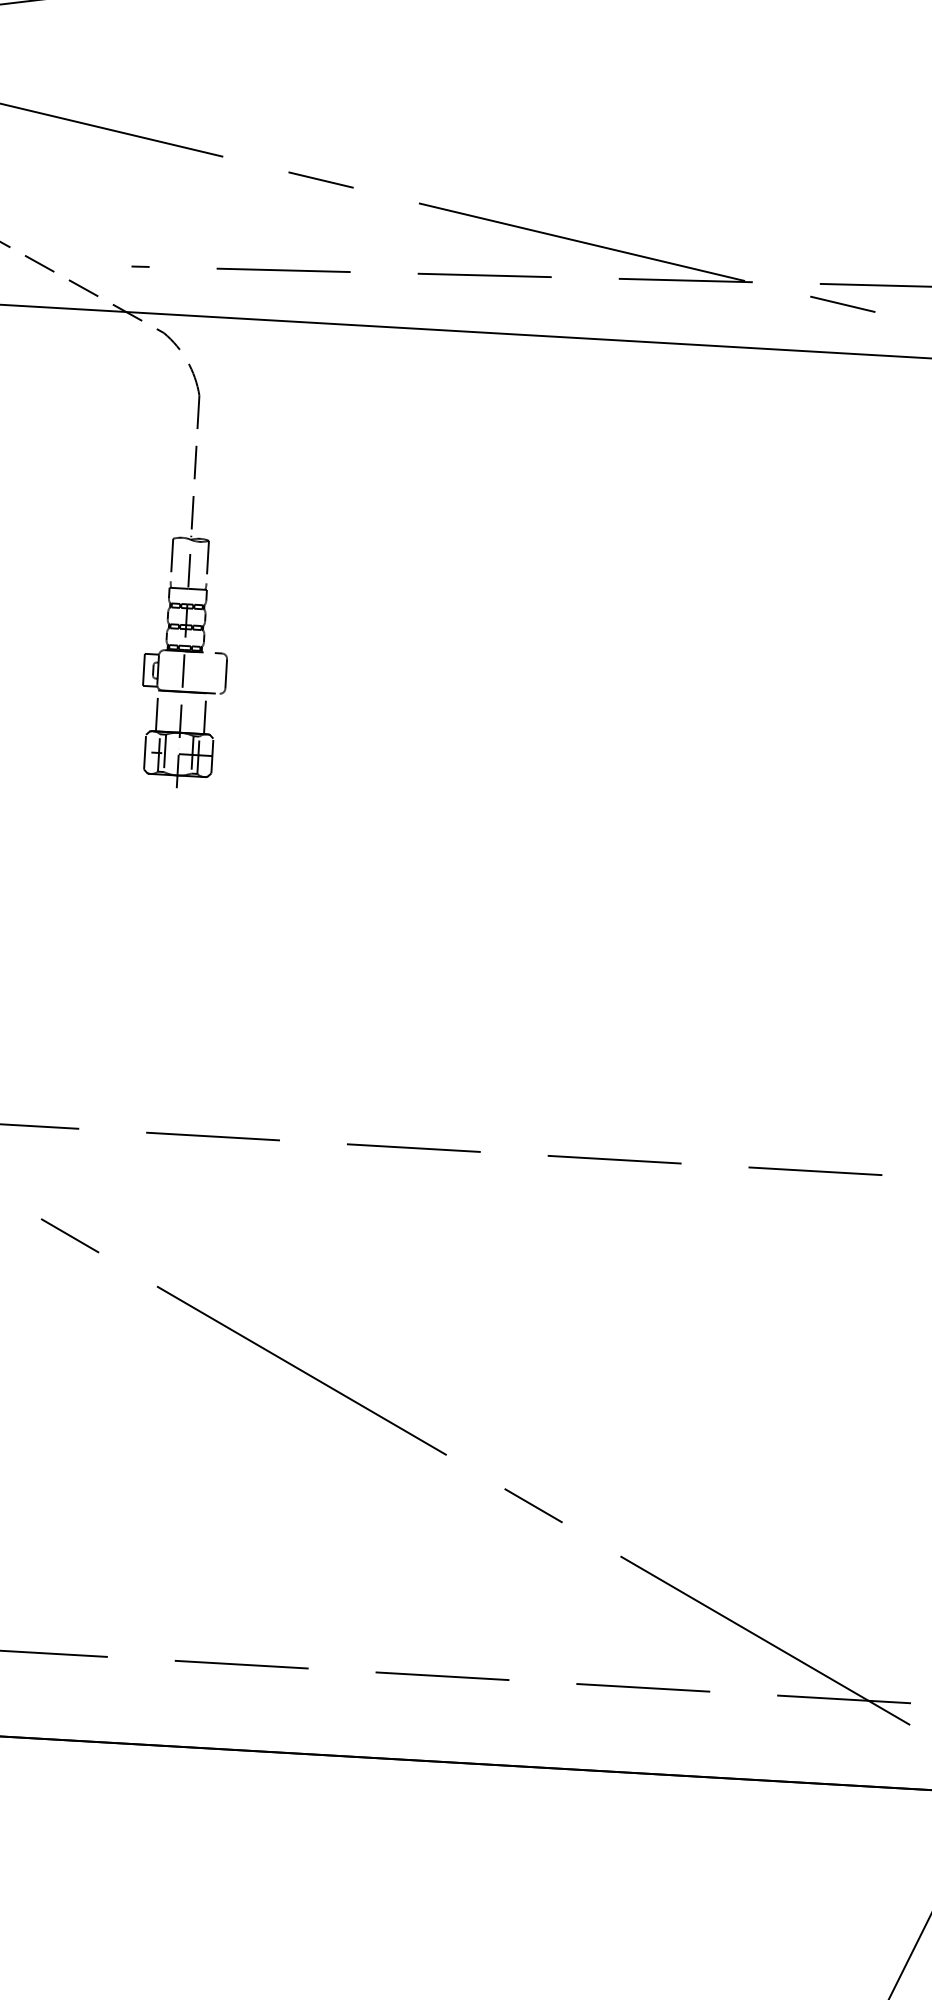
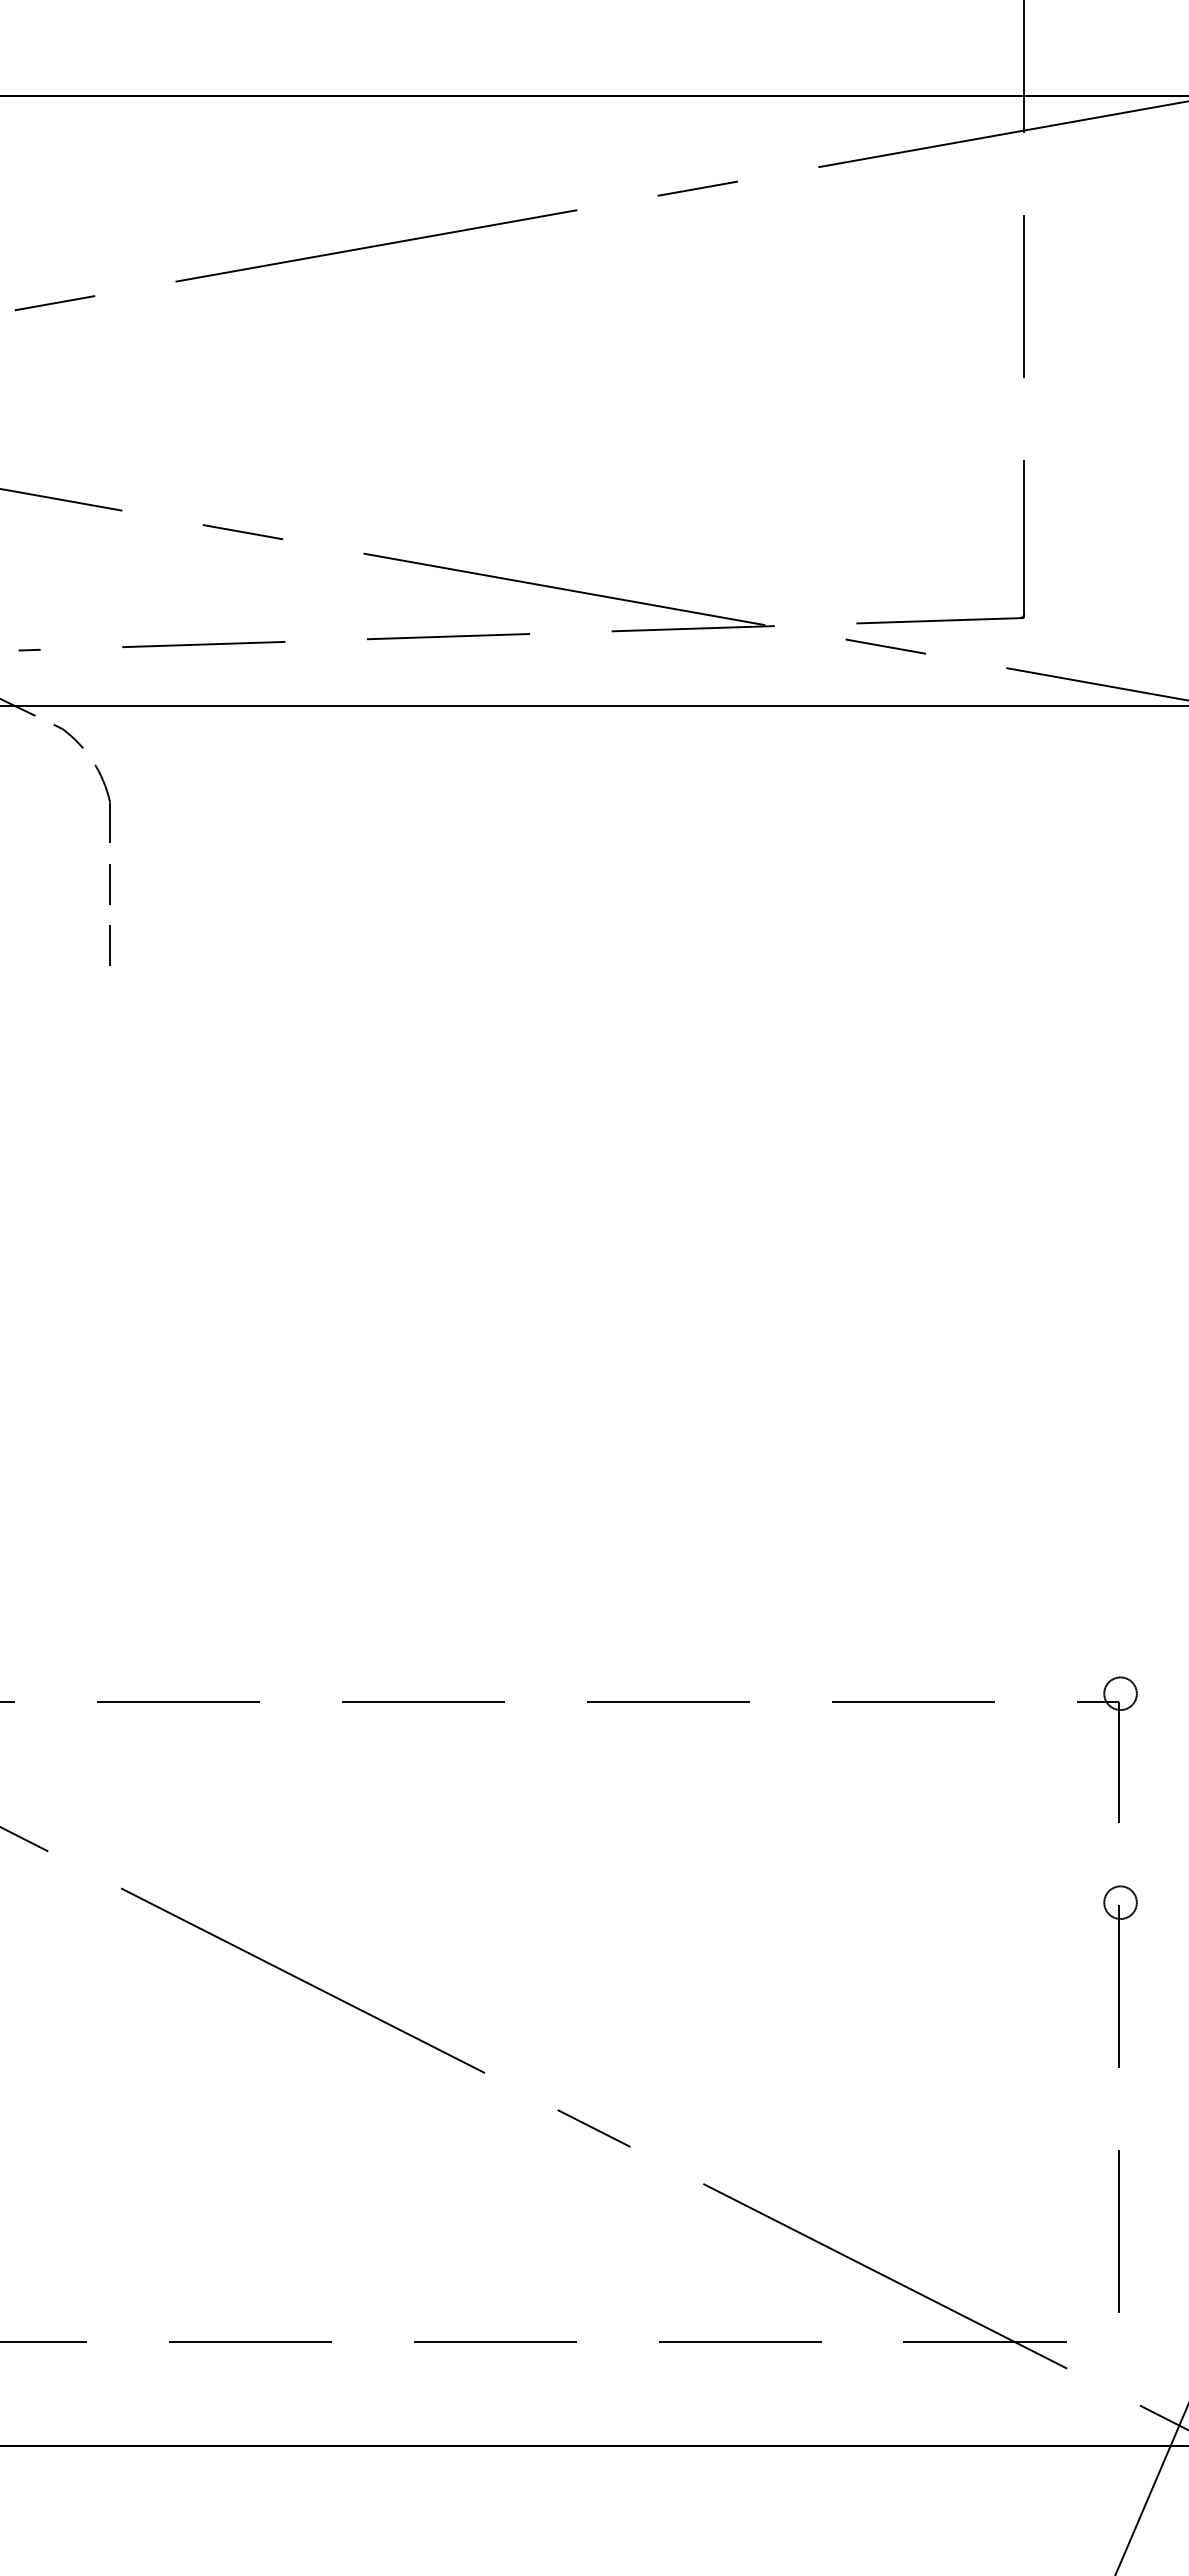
part: (186, 661) -> (112, 1126), removed

